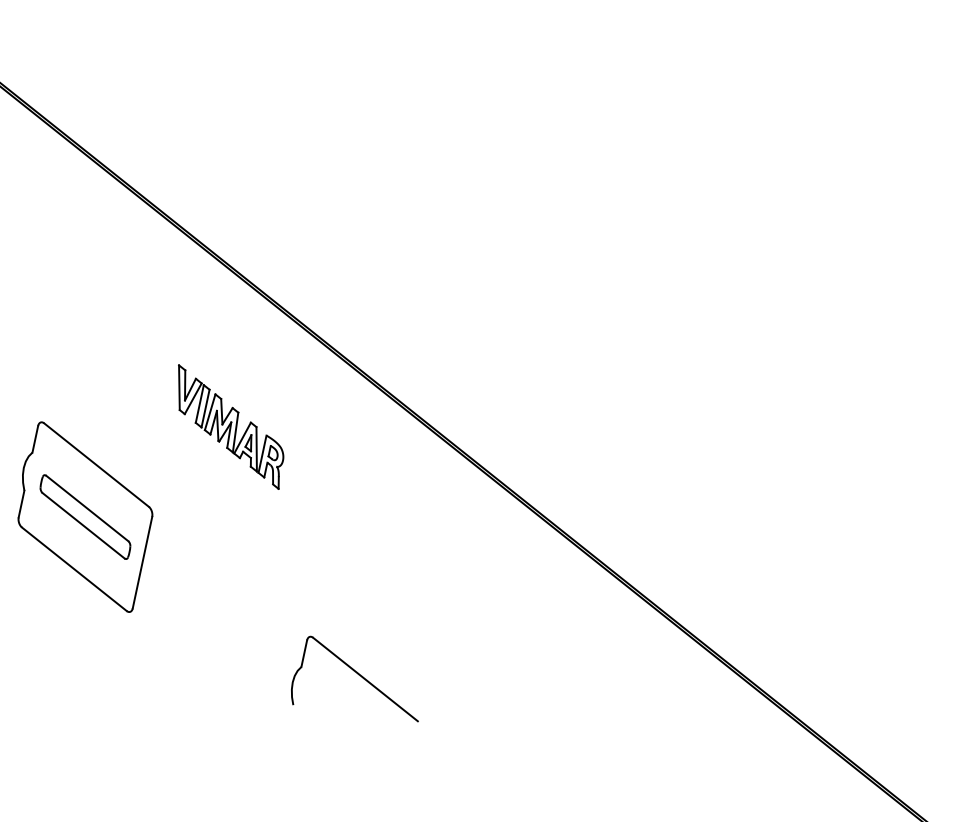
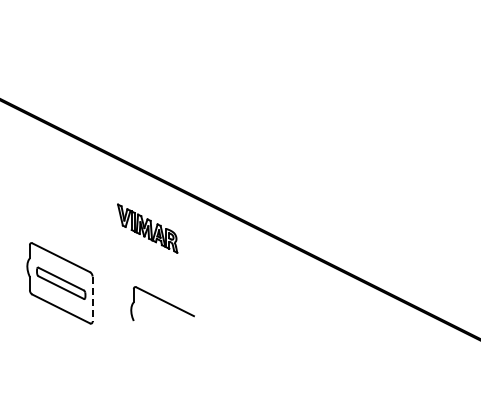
part: (228, 426) -> (147, 228), moved
line: (142, 563) -> (92, 299), solid -> dashed
part: (359, 681) -> (162, 303), moved

